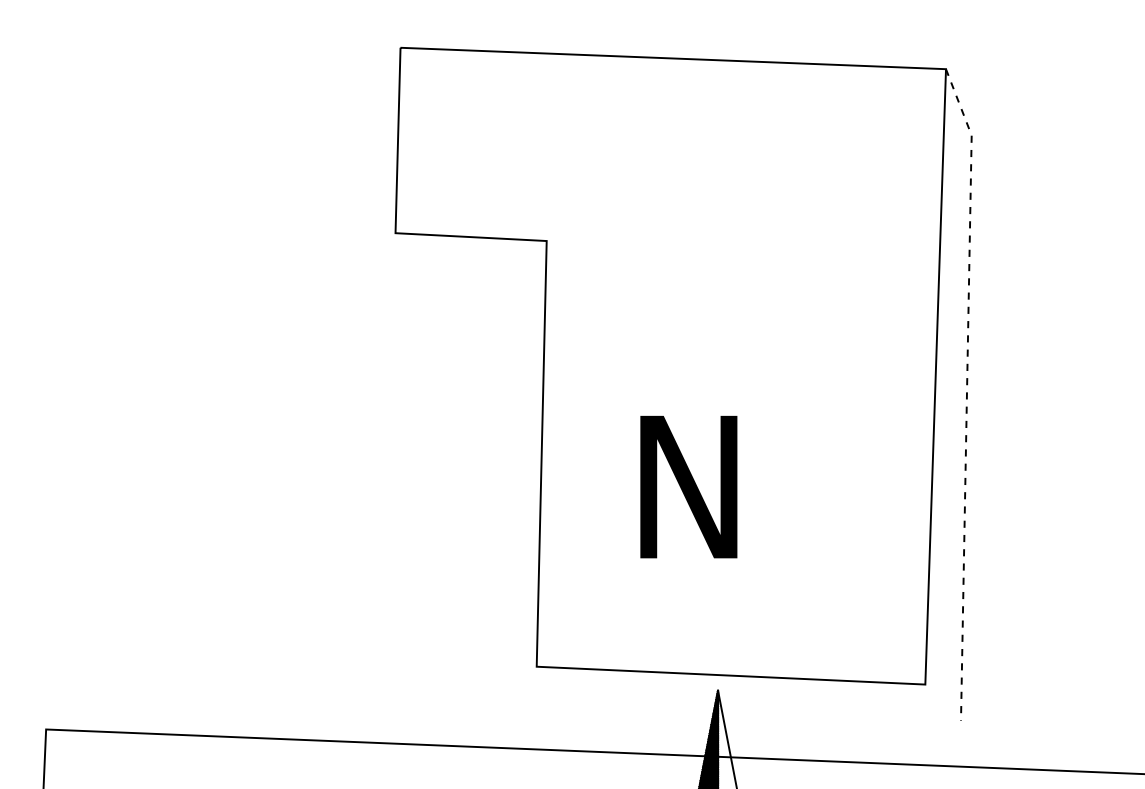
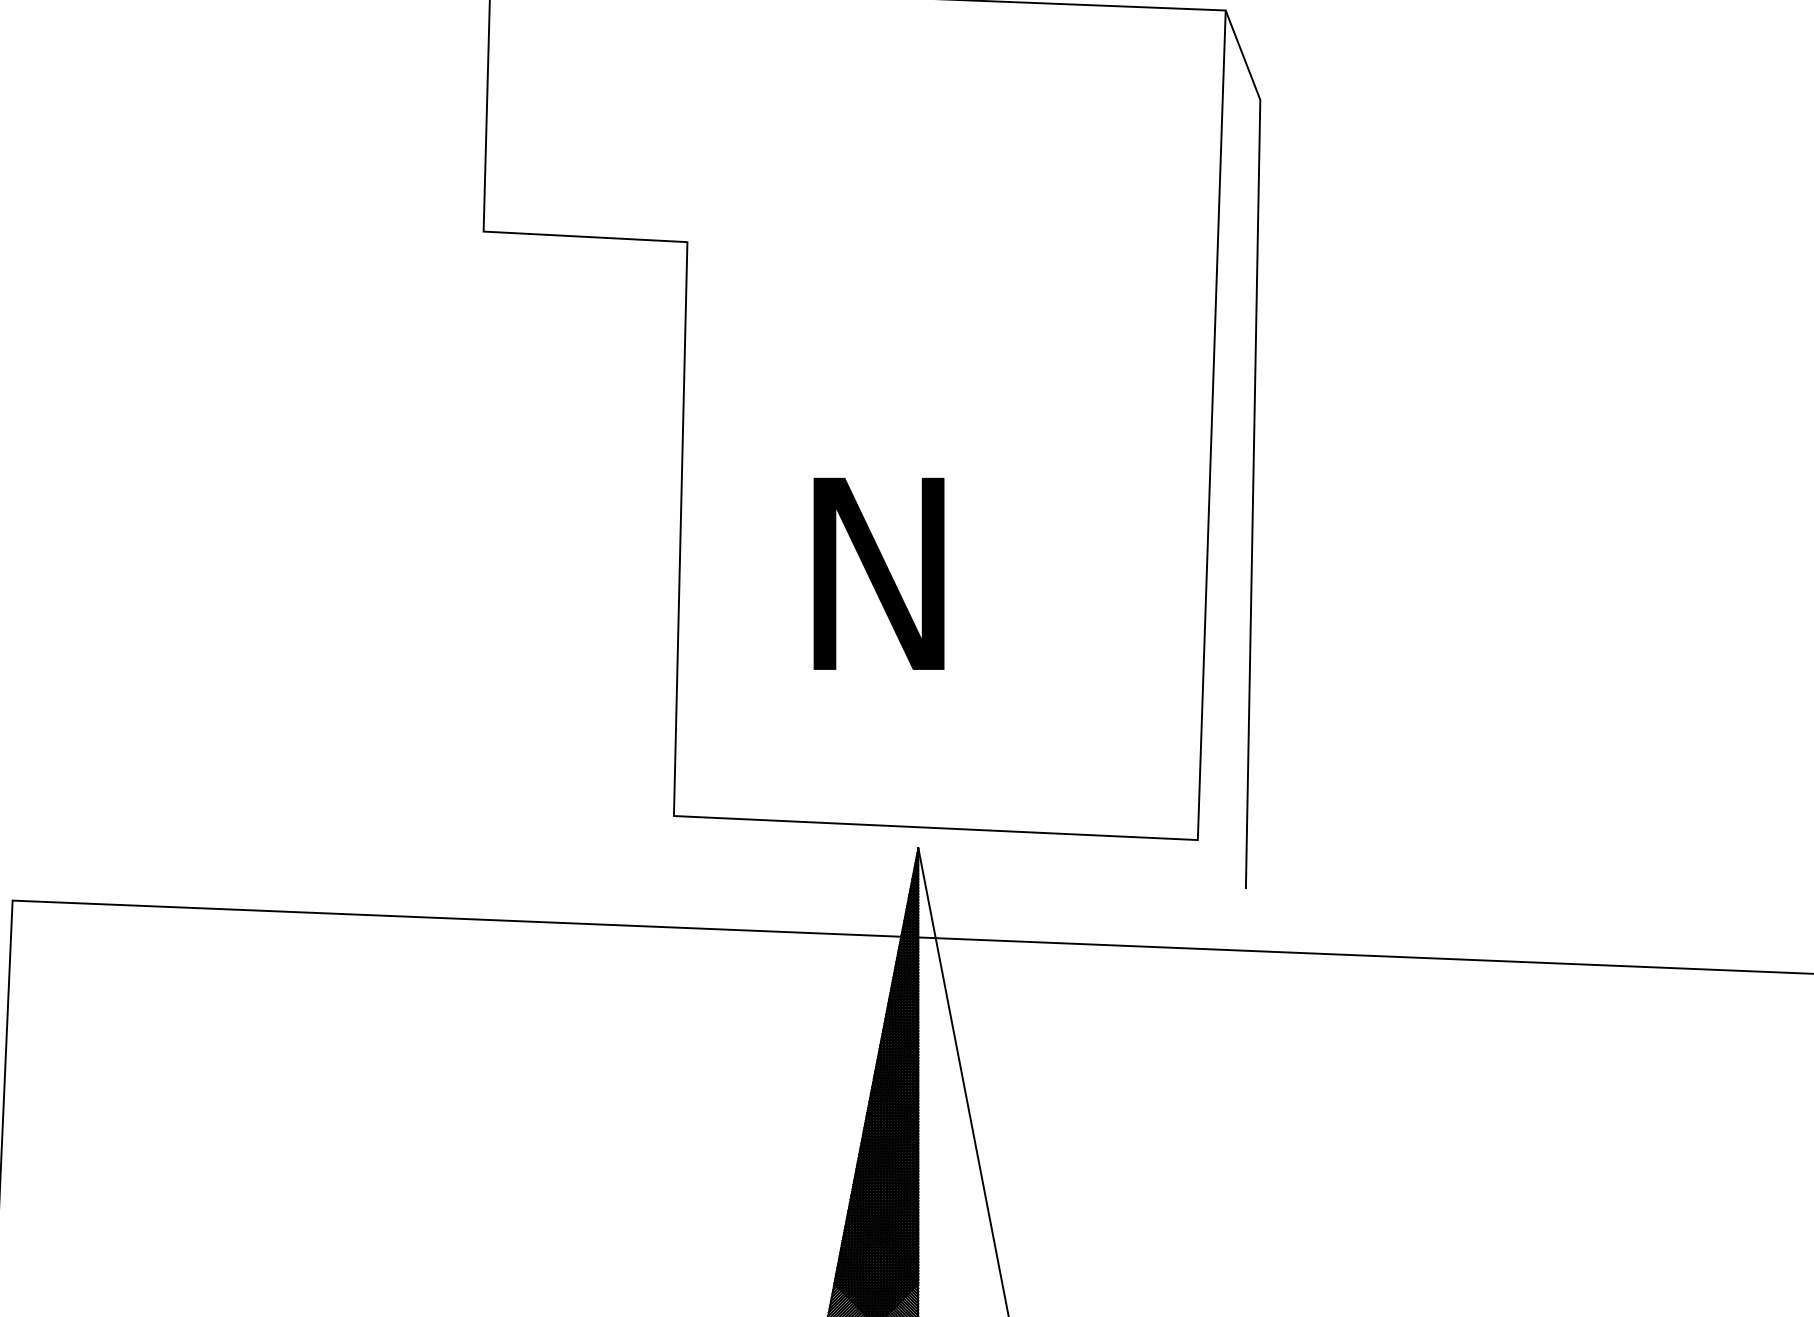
line: (966, 392) -> (1253, 446), dashed -> solid

